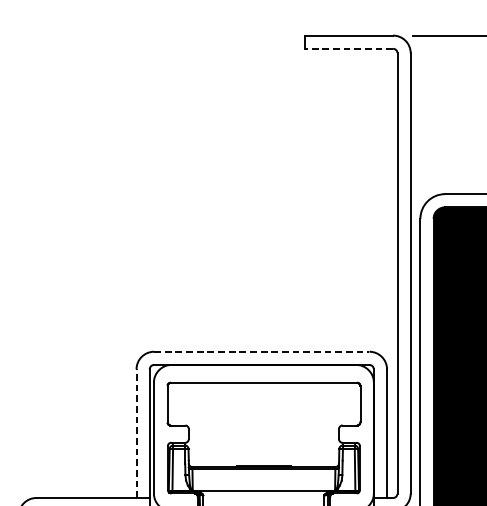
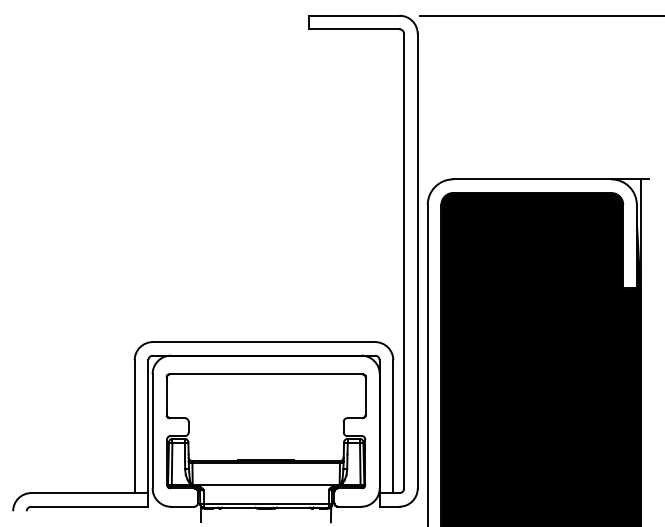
line: (348, 48) -> (353, 29), dashed -> solid
line: (262, 352) -> (264, 342), dashed -> solid
line: (136, 433) -> (134, 426), dashed -> solid

